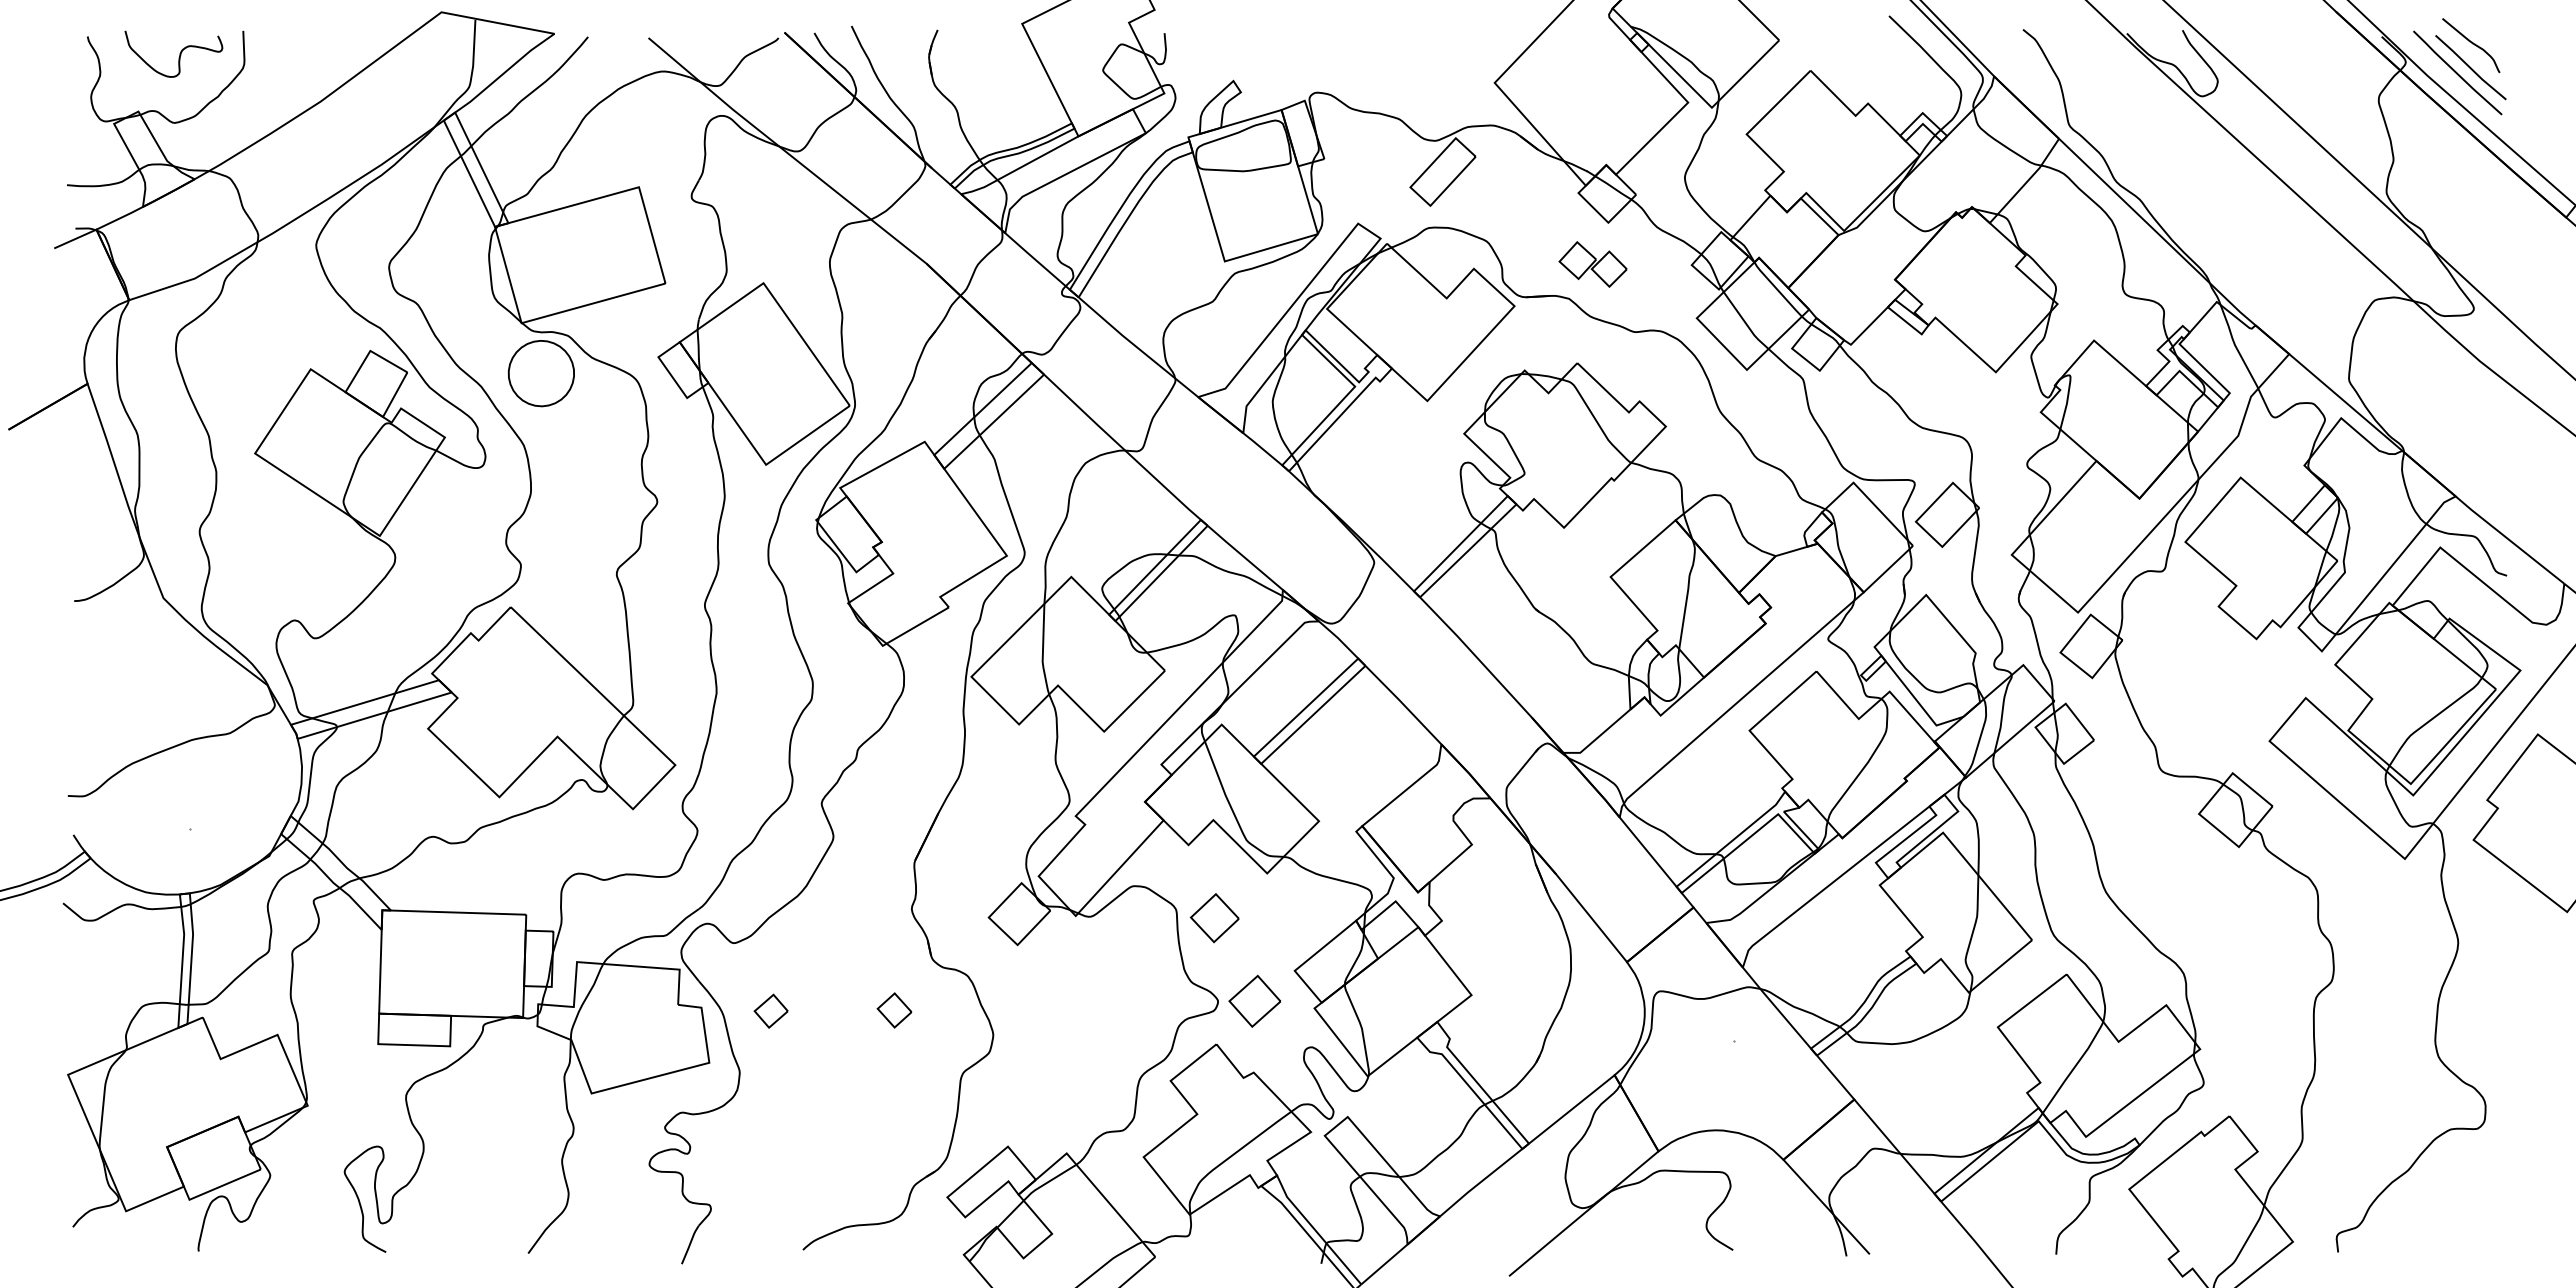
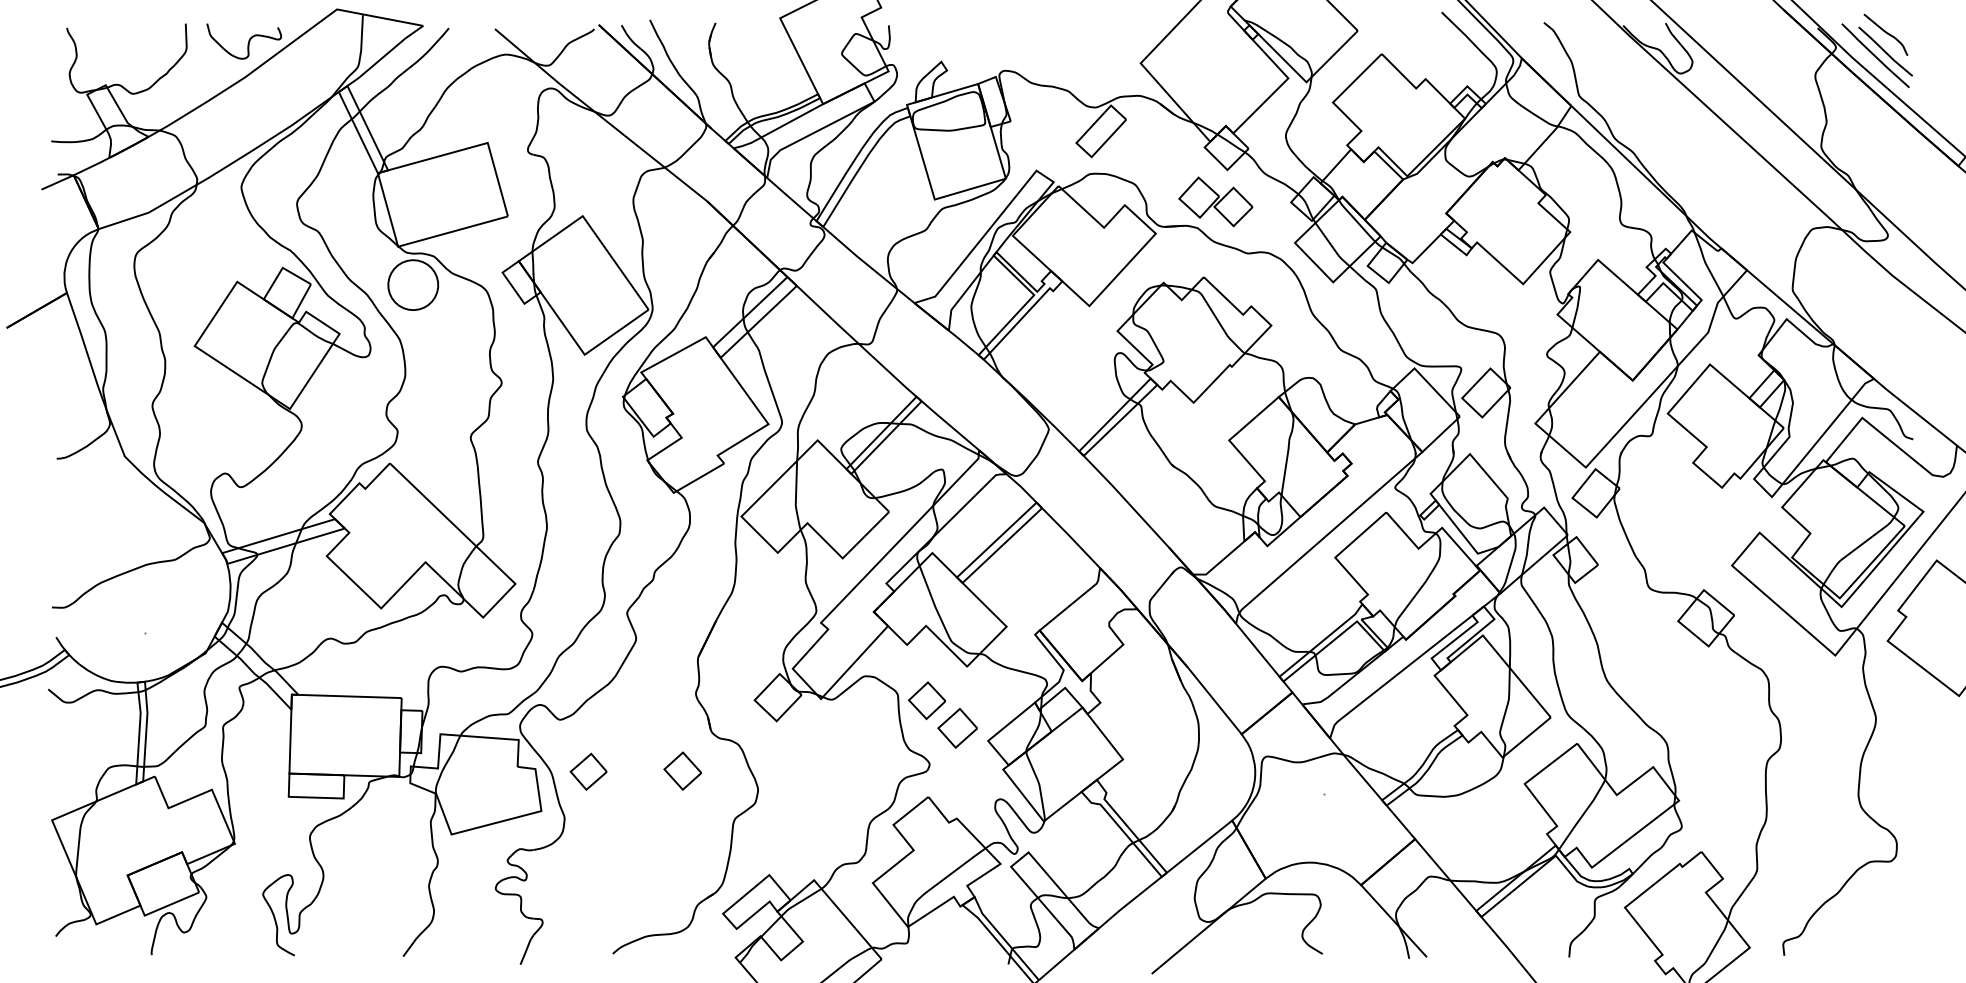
curve: (179, 53) -> (248, 40), moved
part: (1592, 264) -> (1215, 201), size x1.43
part: (1254, 1000) -> (957, 727), moved
part: (770, 1010) -> (588, 771), size x1.43
part: (894, 1010) -> (682, 771), size x1.43

